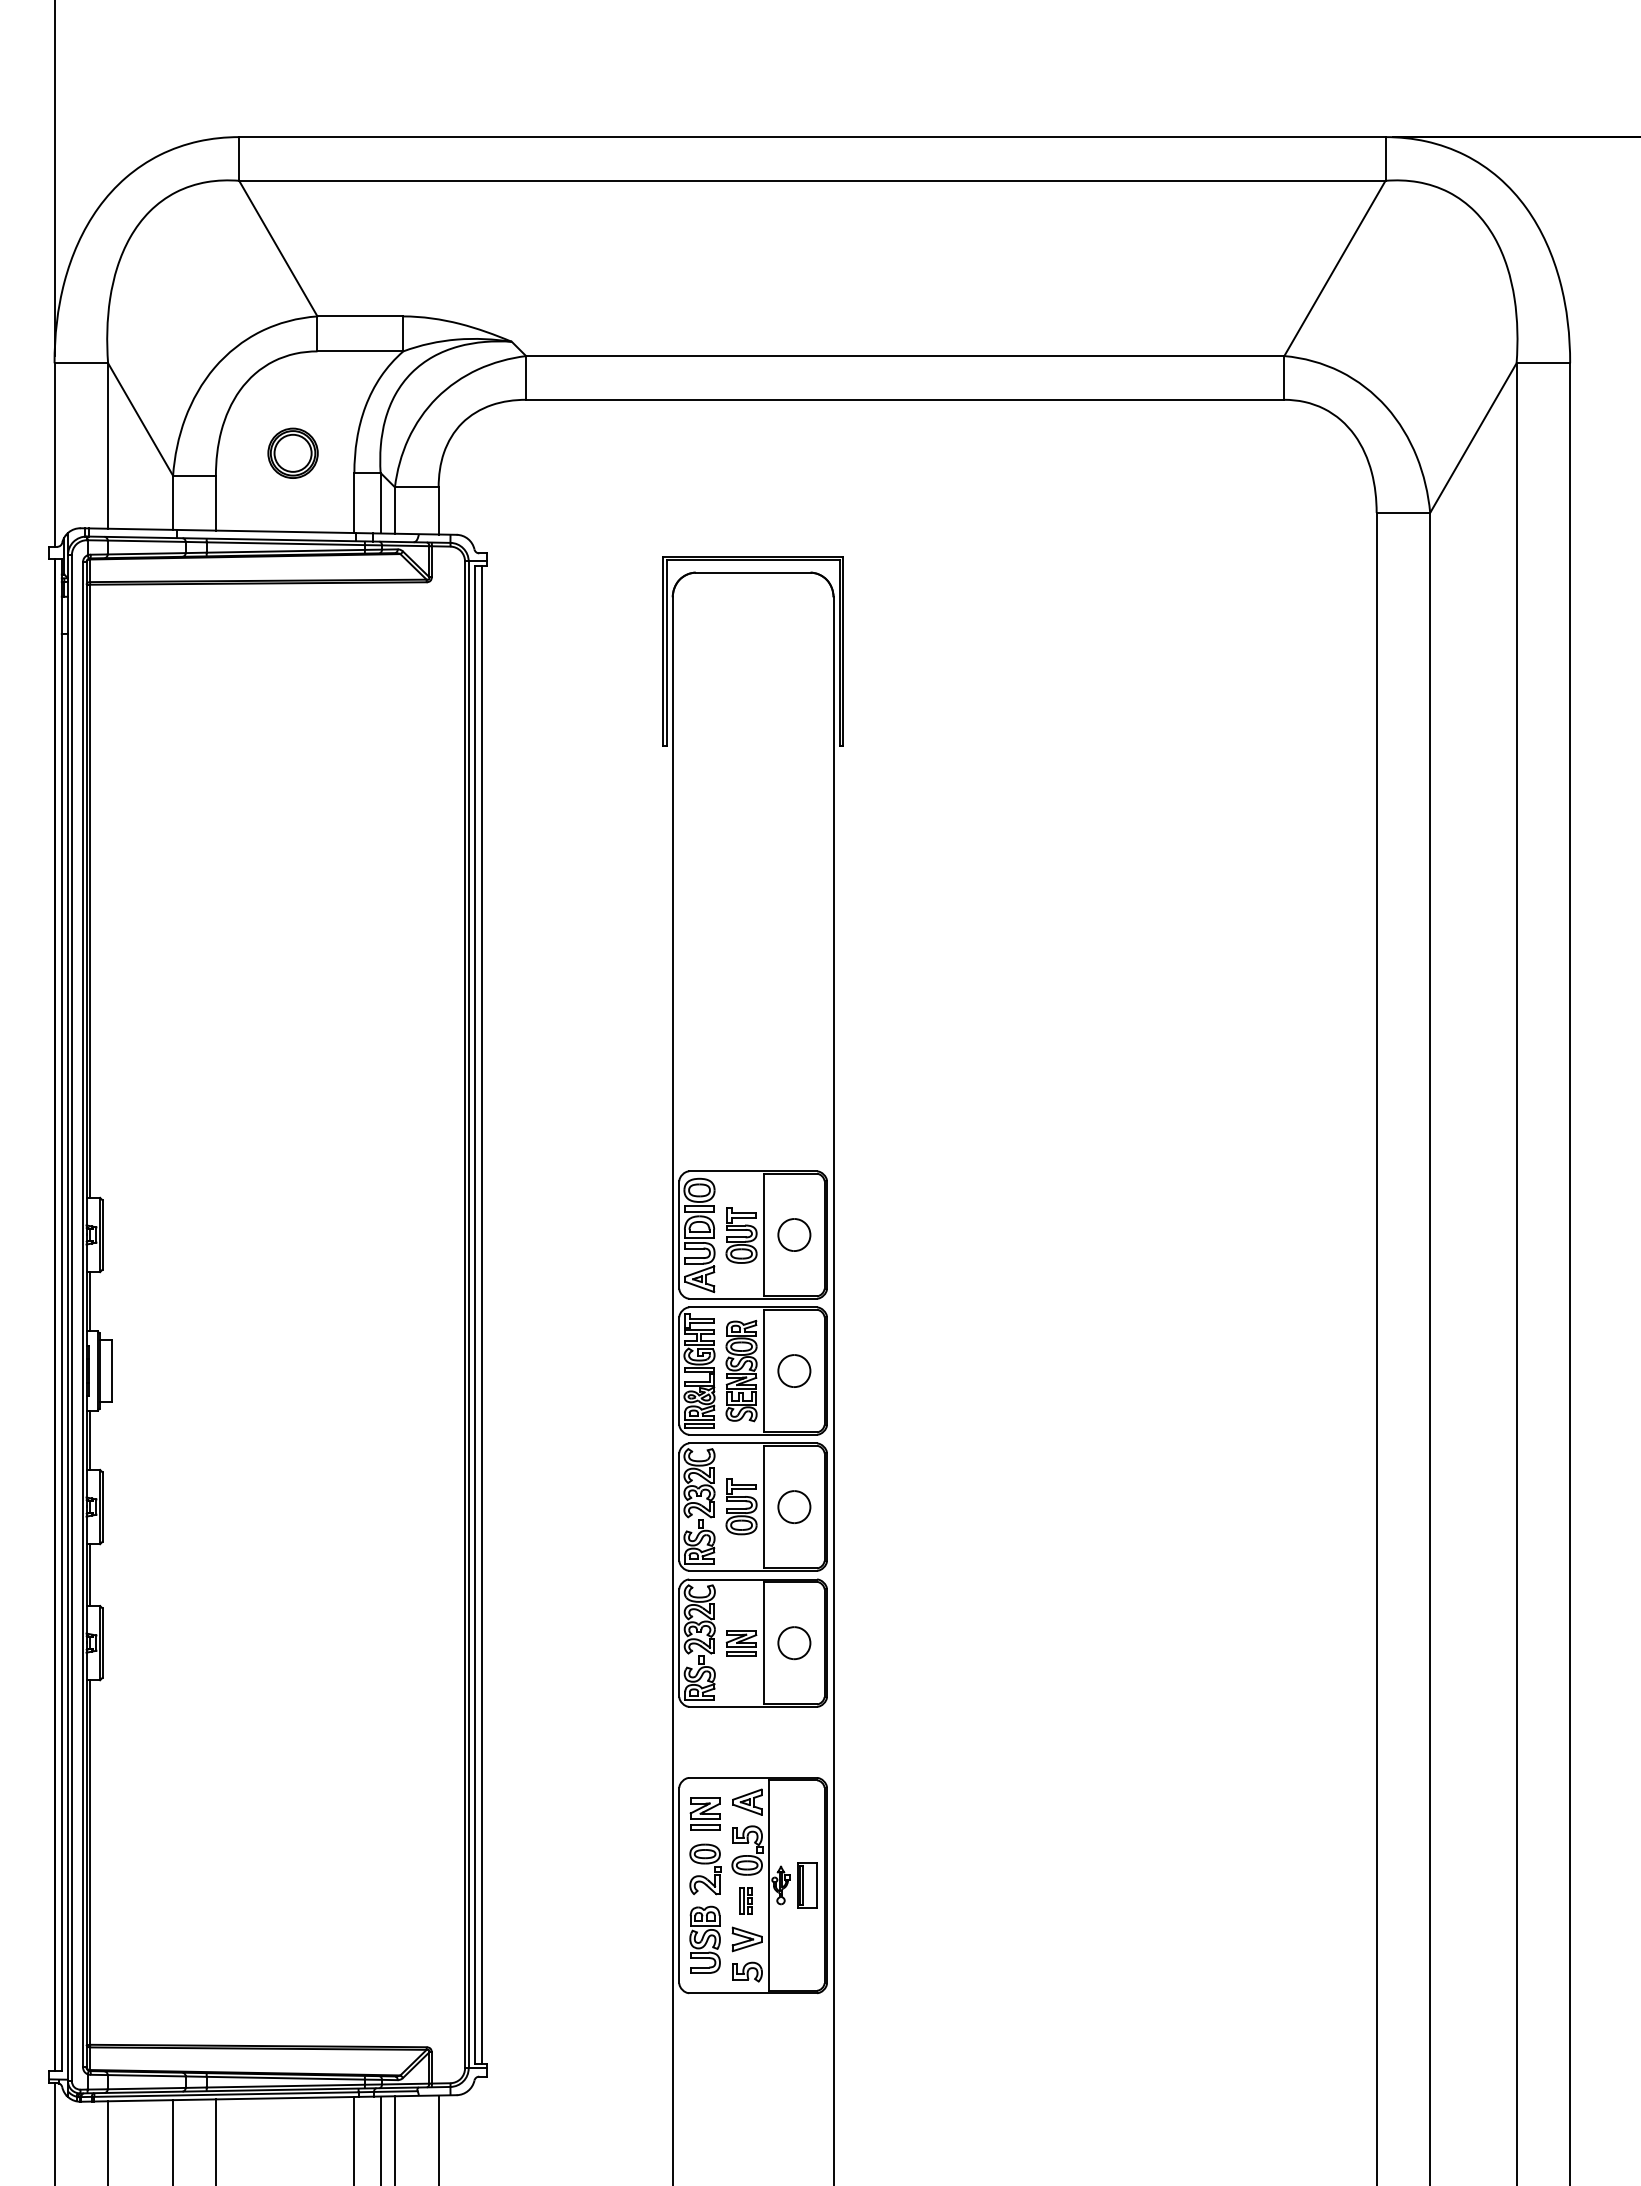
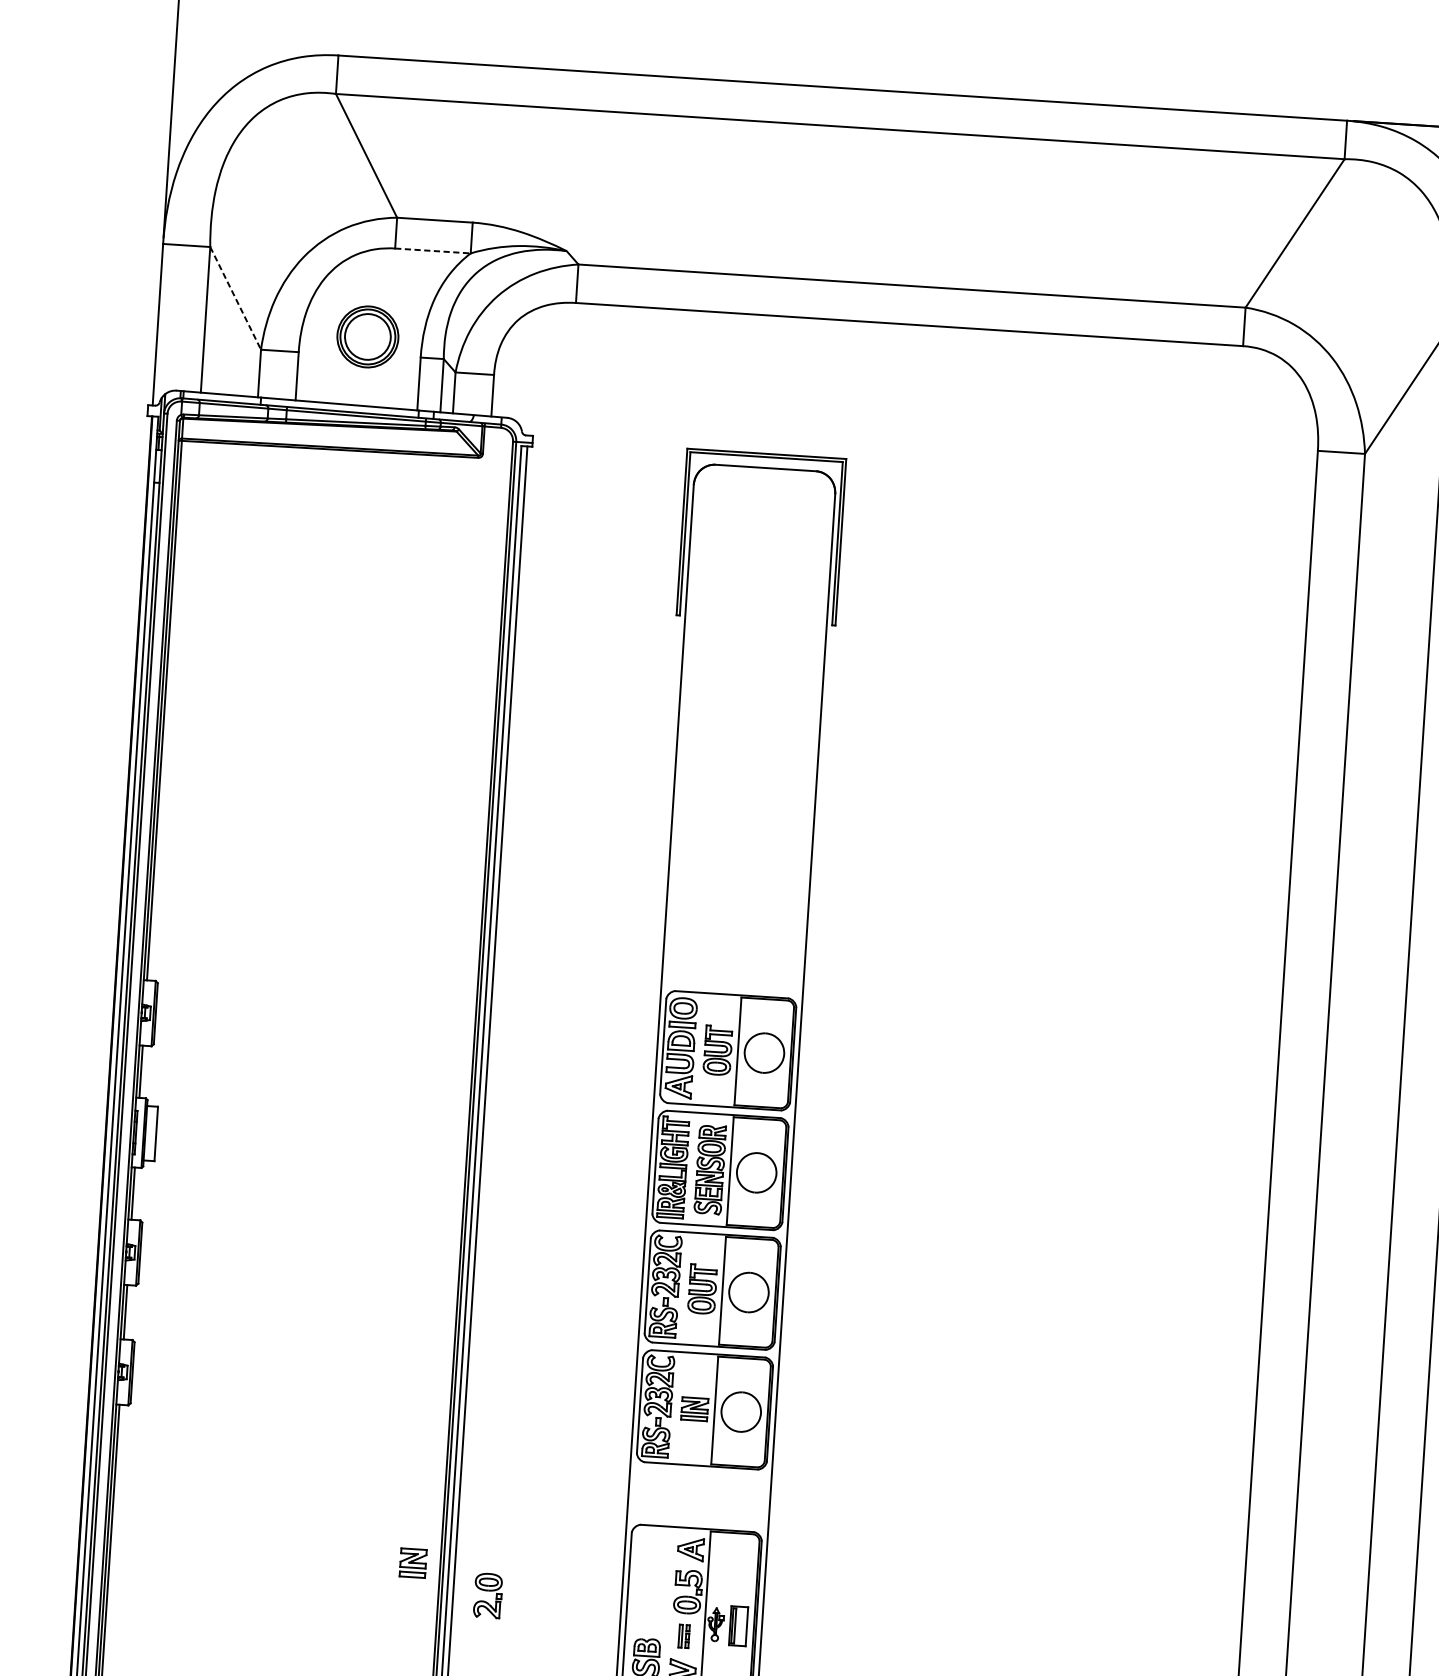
line: (360, 351) -> (433, 251), solid -> dashed
line: (140, 419) -> (235, 298), solid -> dashed
part: (292, 452) -> (367, 336), size x1.4
part: (794, 1234) -> (764, 1052), size x1.4
part: (794, 1370) -> (756, 1172), size x1.4
part: (794, 1506) -> (749, 1291), size x1.4
part: (794, 1643) -> (741, 1412), size x1.4
part: (704, 1813) -> (412, 1562), moved
part: (705, 1869) -> (488, 1595), moved

